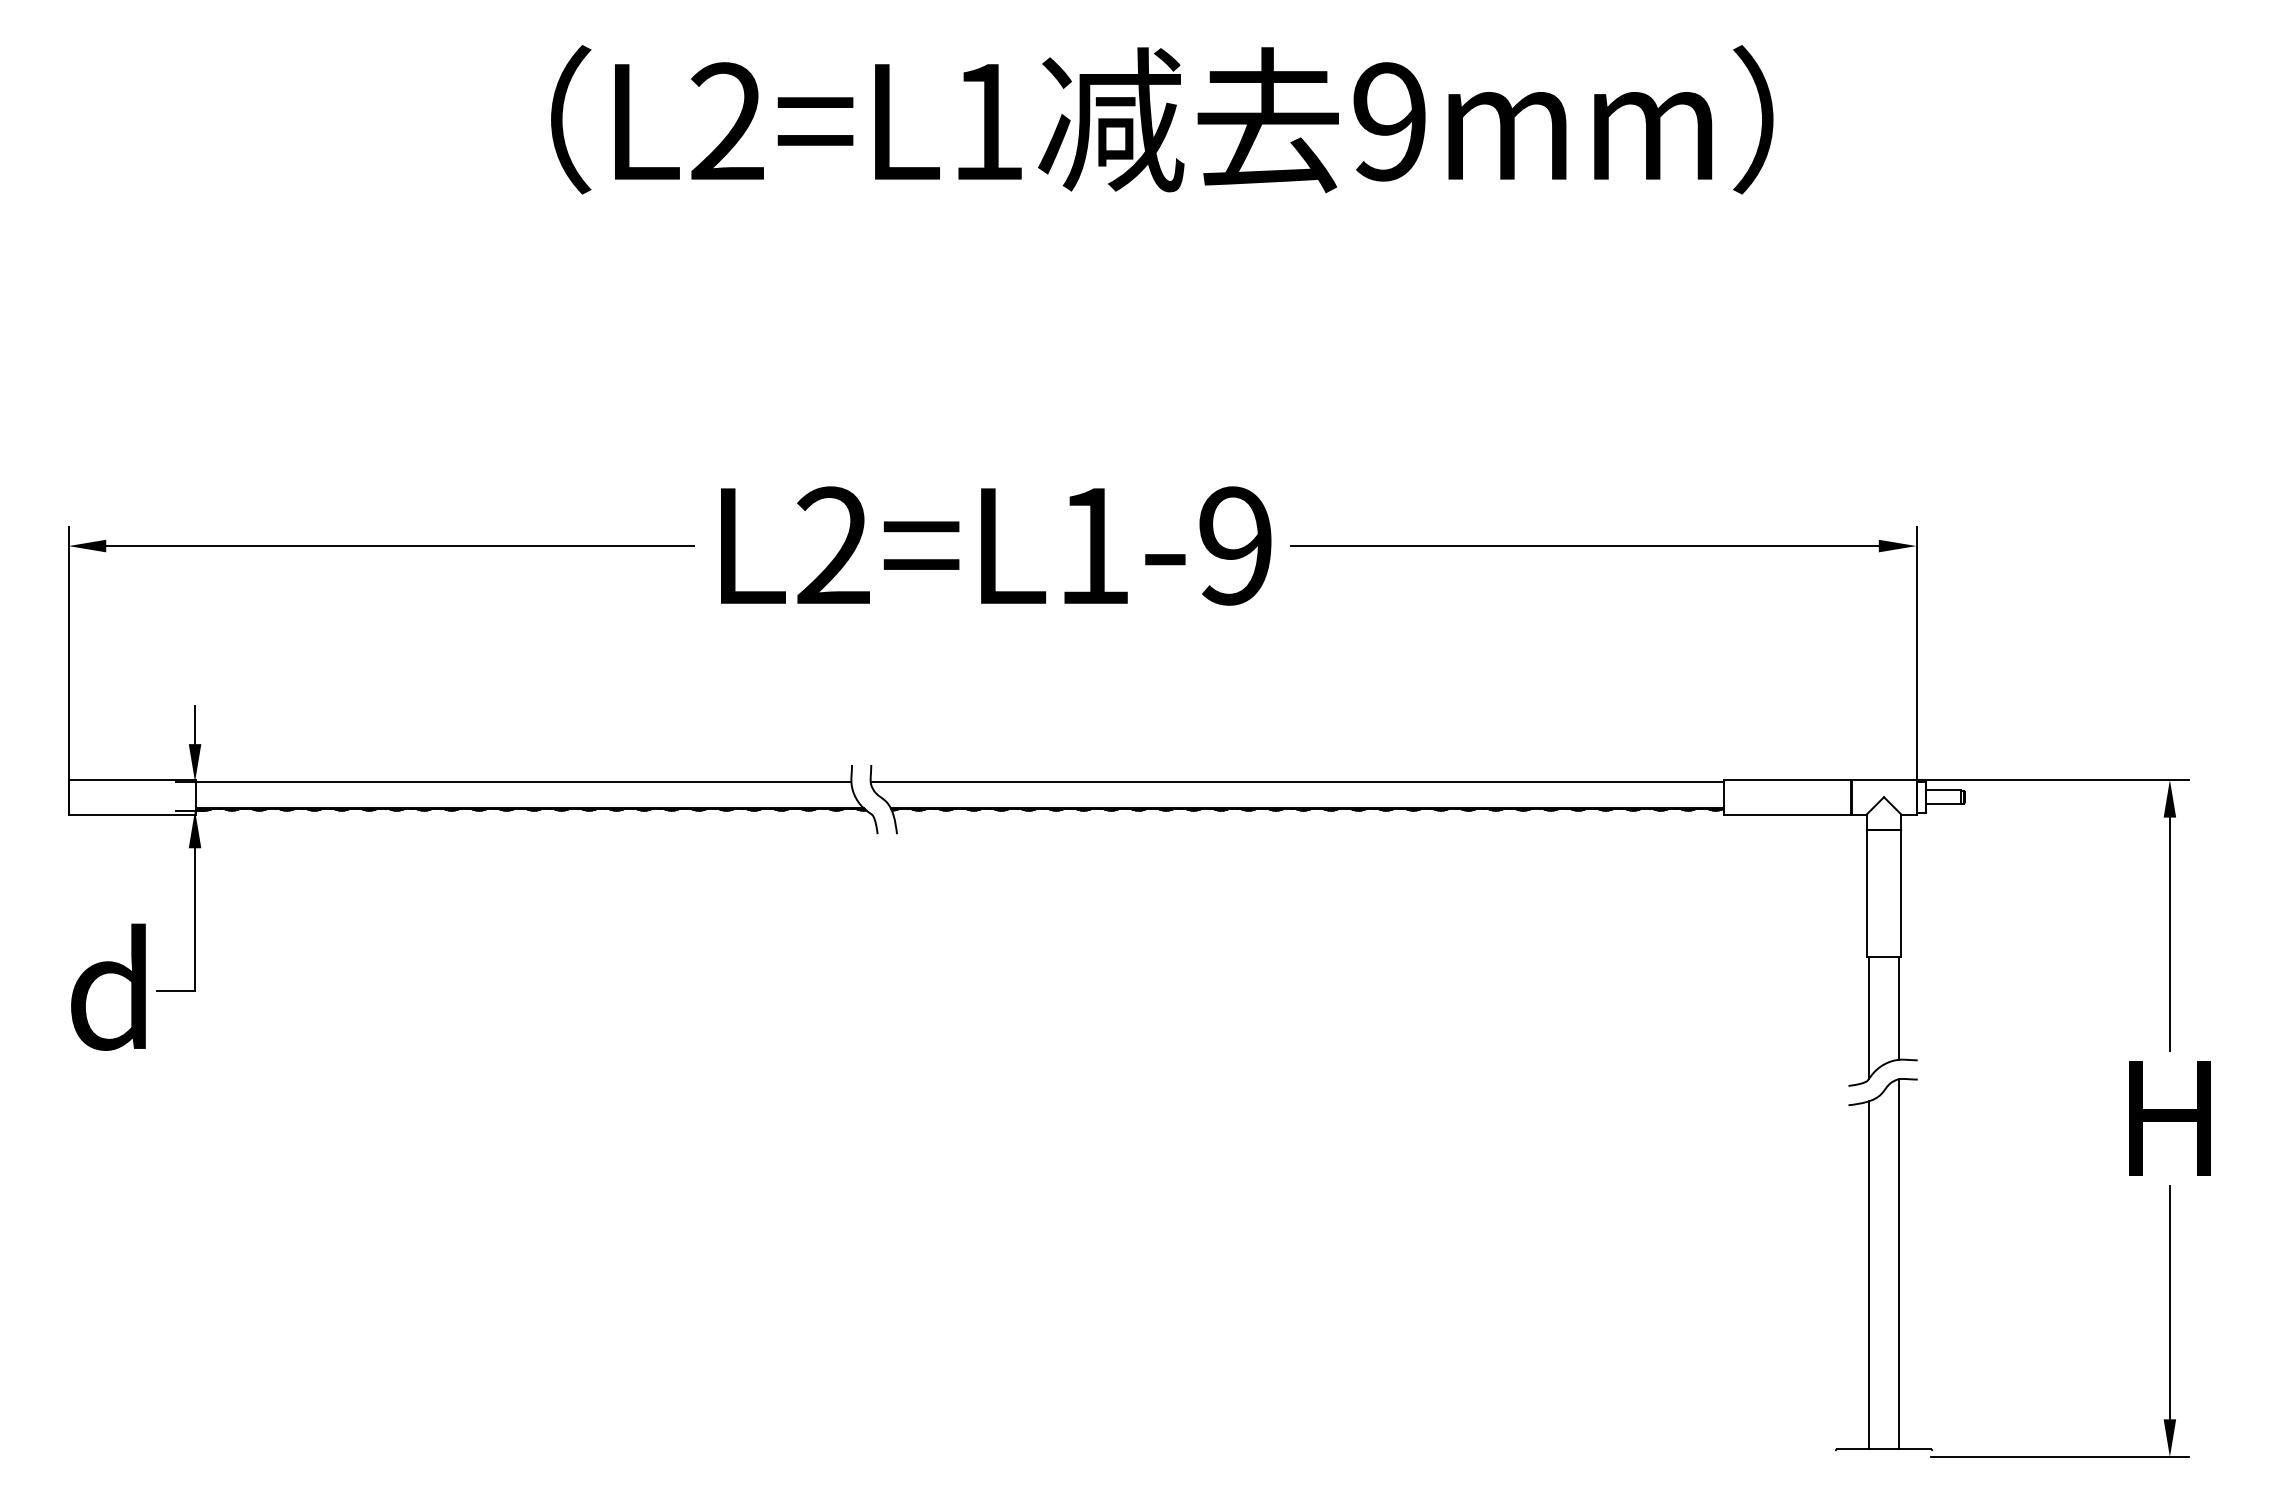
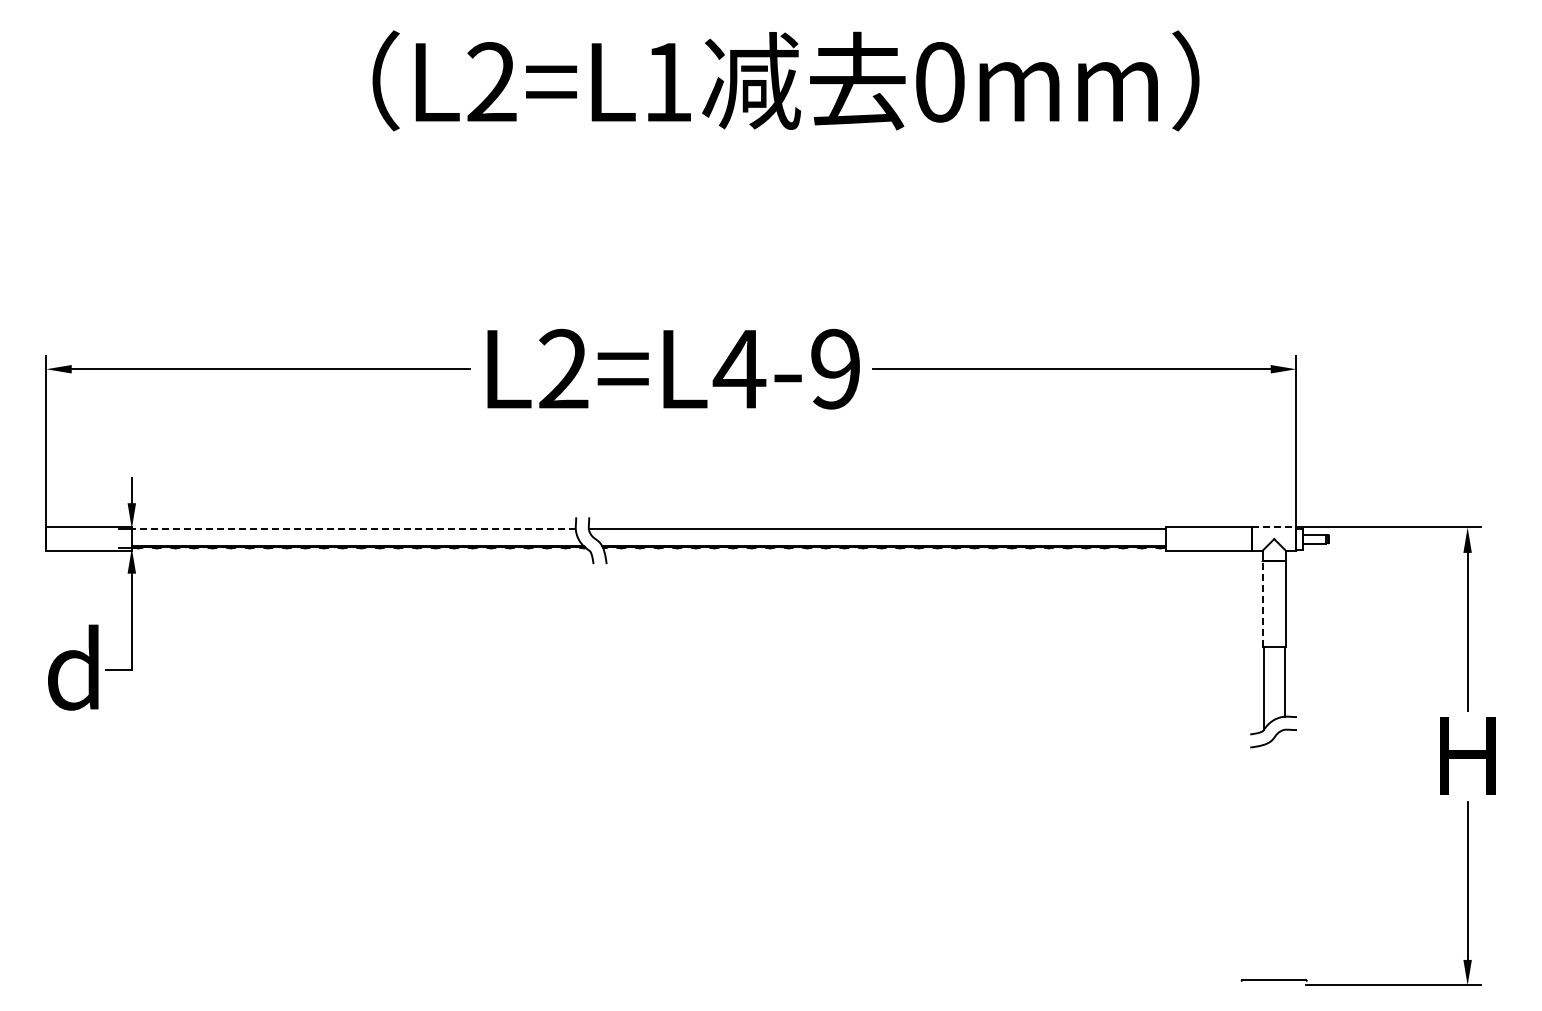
text: (1389, 122) -> (939, 82), 9mm -> 0mm
text: (1093, 546) -> (739, 369), L2=L1-9 -> L2=L4-9
line: (1884, 780) -> (1274, 527), solid -> dashed
line: (524, 781) -> (354, 528), solid -> dashed
line: (1866, 893) -> (1262, 604), solid -> dashed
line: (1899, 1263) -> (1284, 854), removed
line: (1868, 1275) -> (1263, 862), removed

